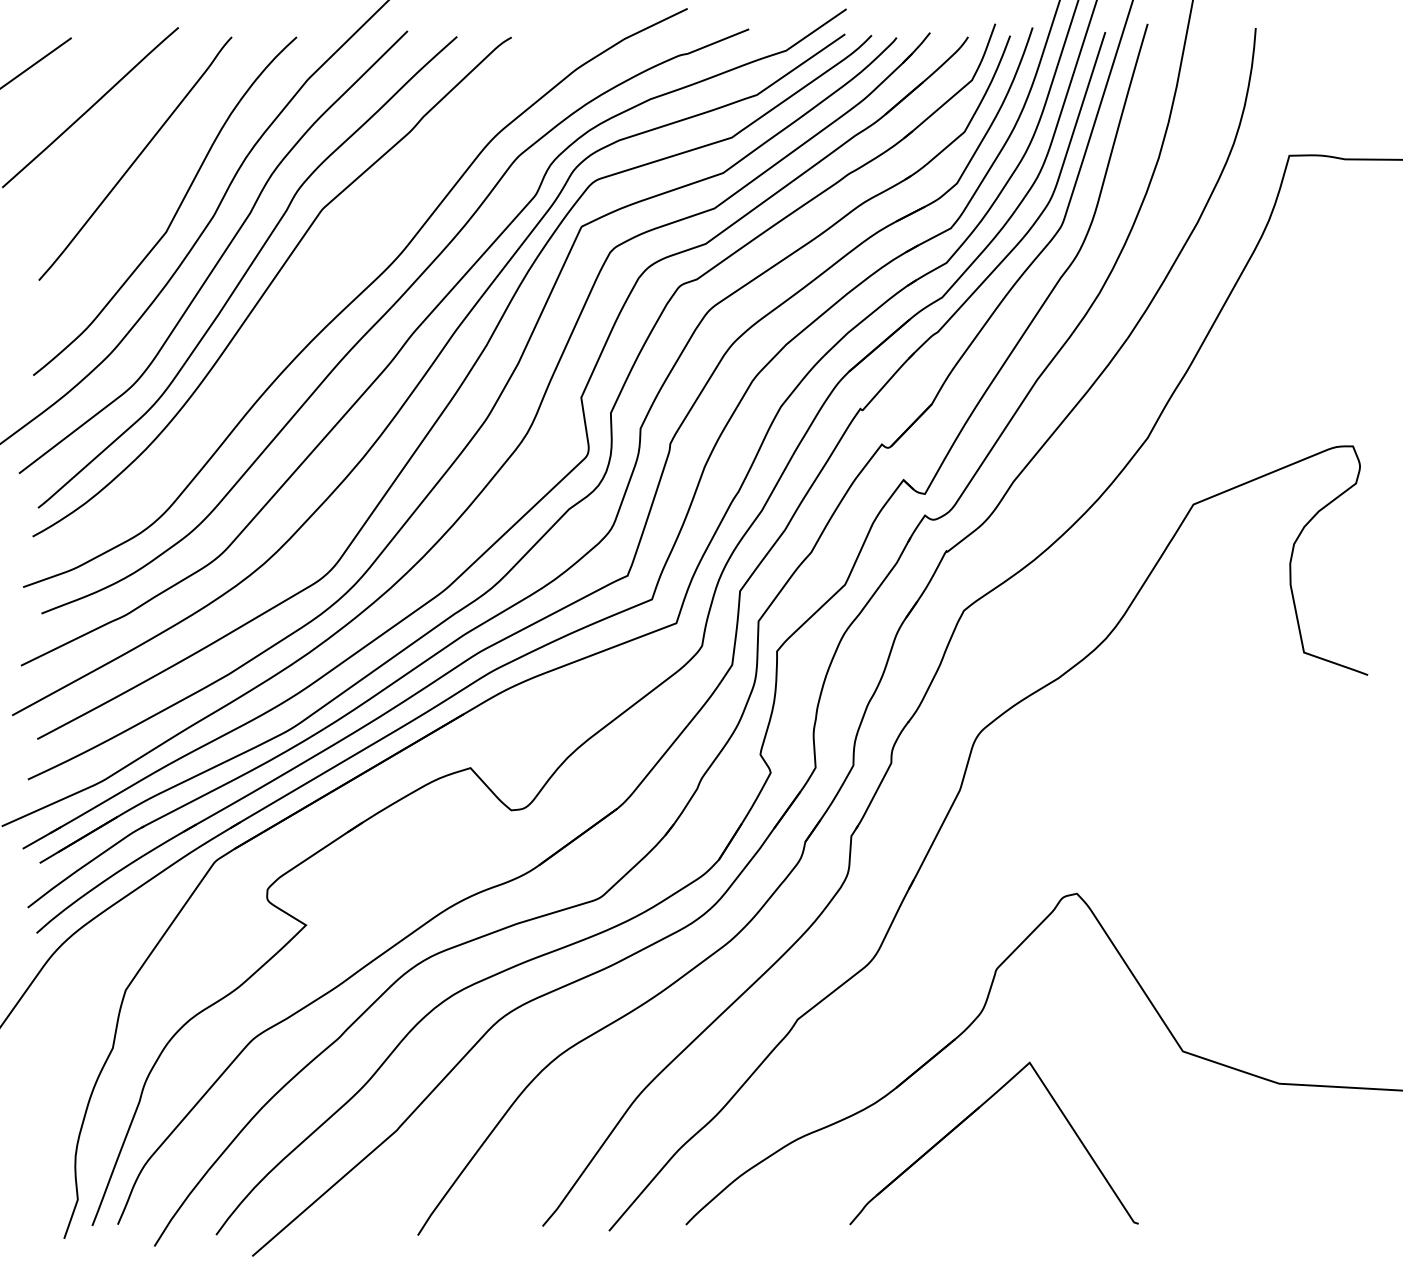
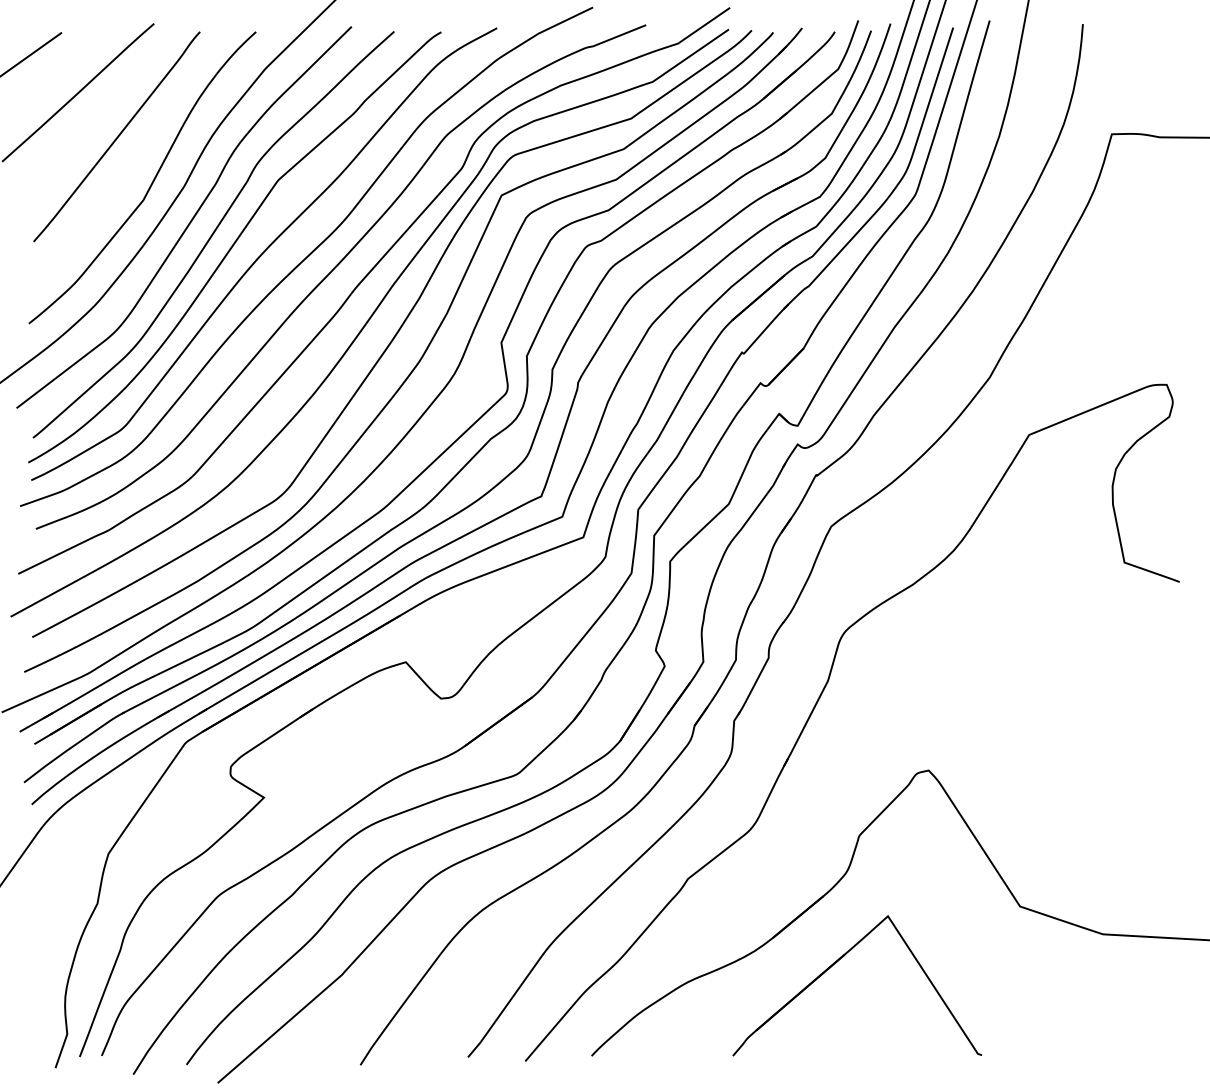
curve: (306, 292) -> (264, 252), added

